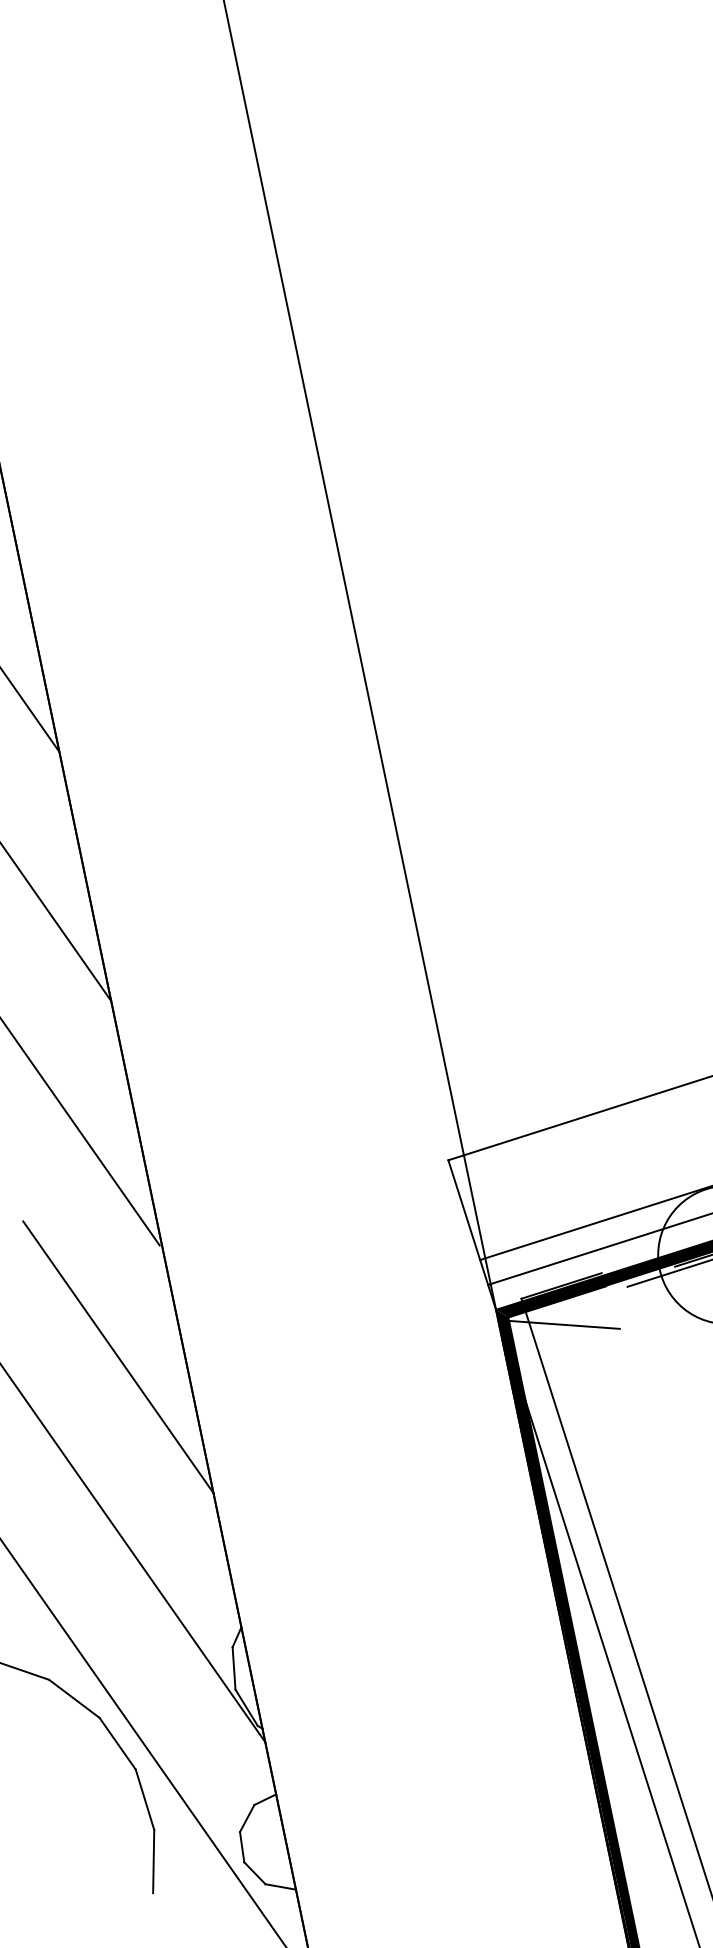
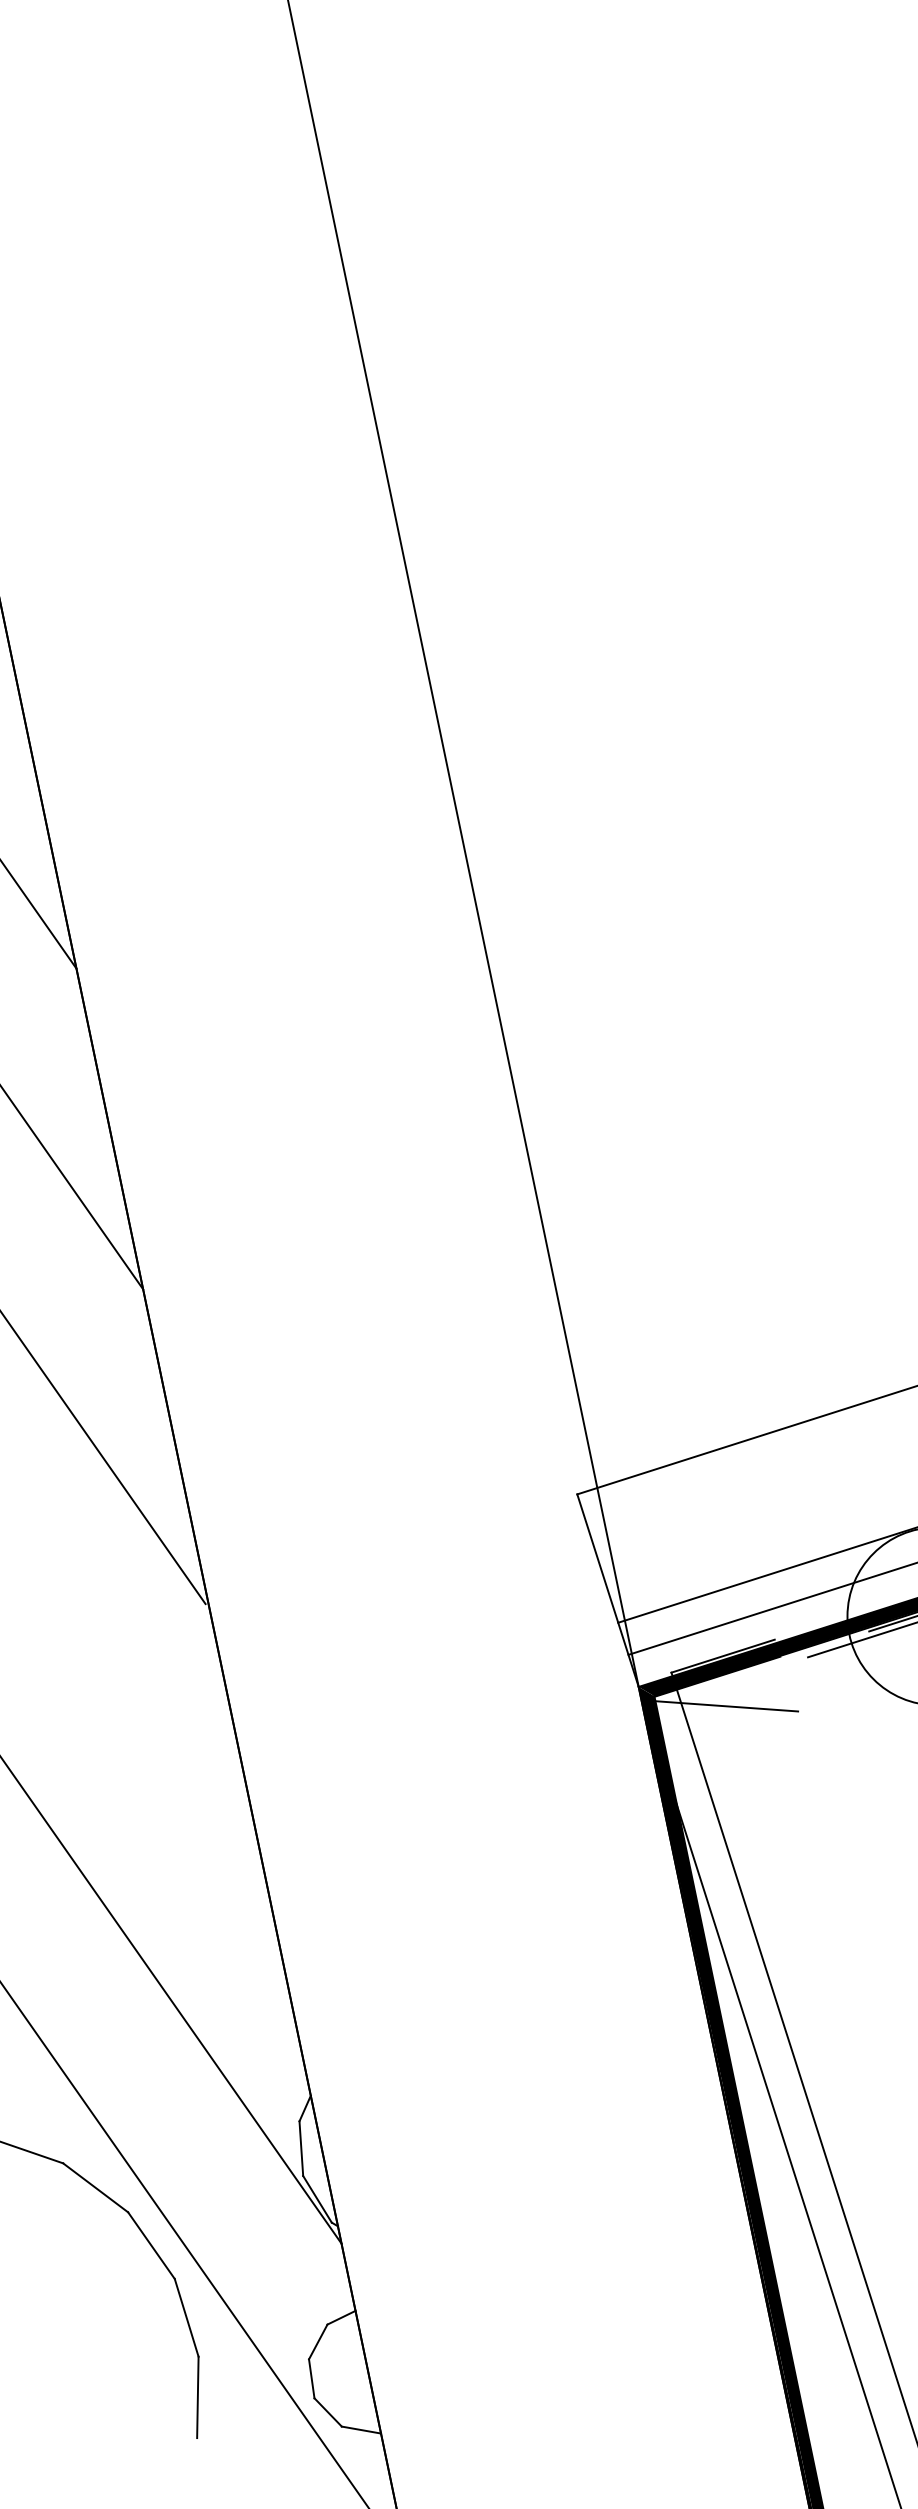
line: (117, 1356) -> (151, 1747), removed

